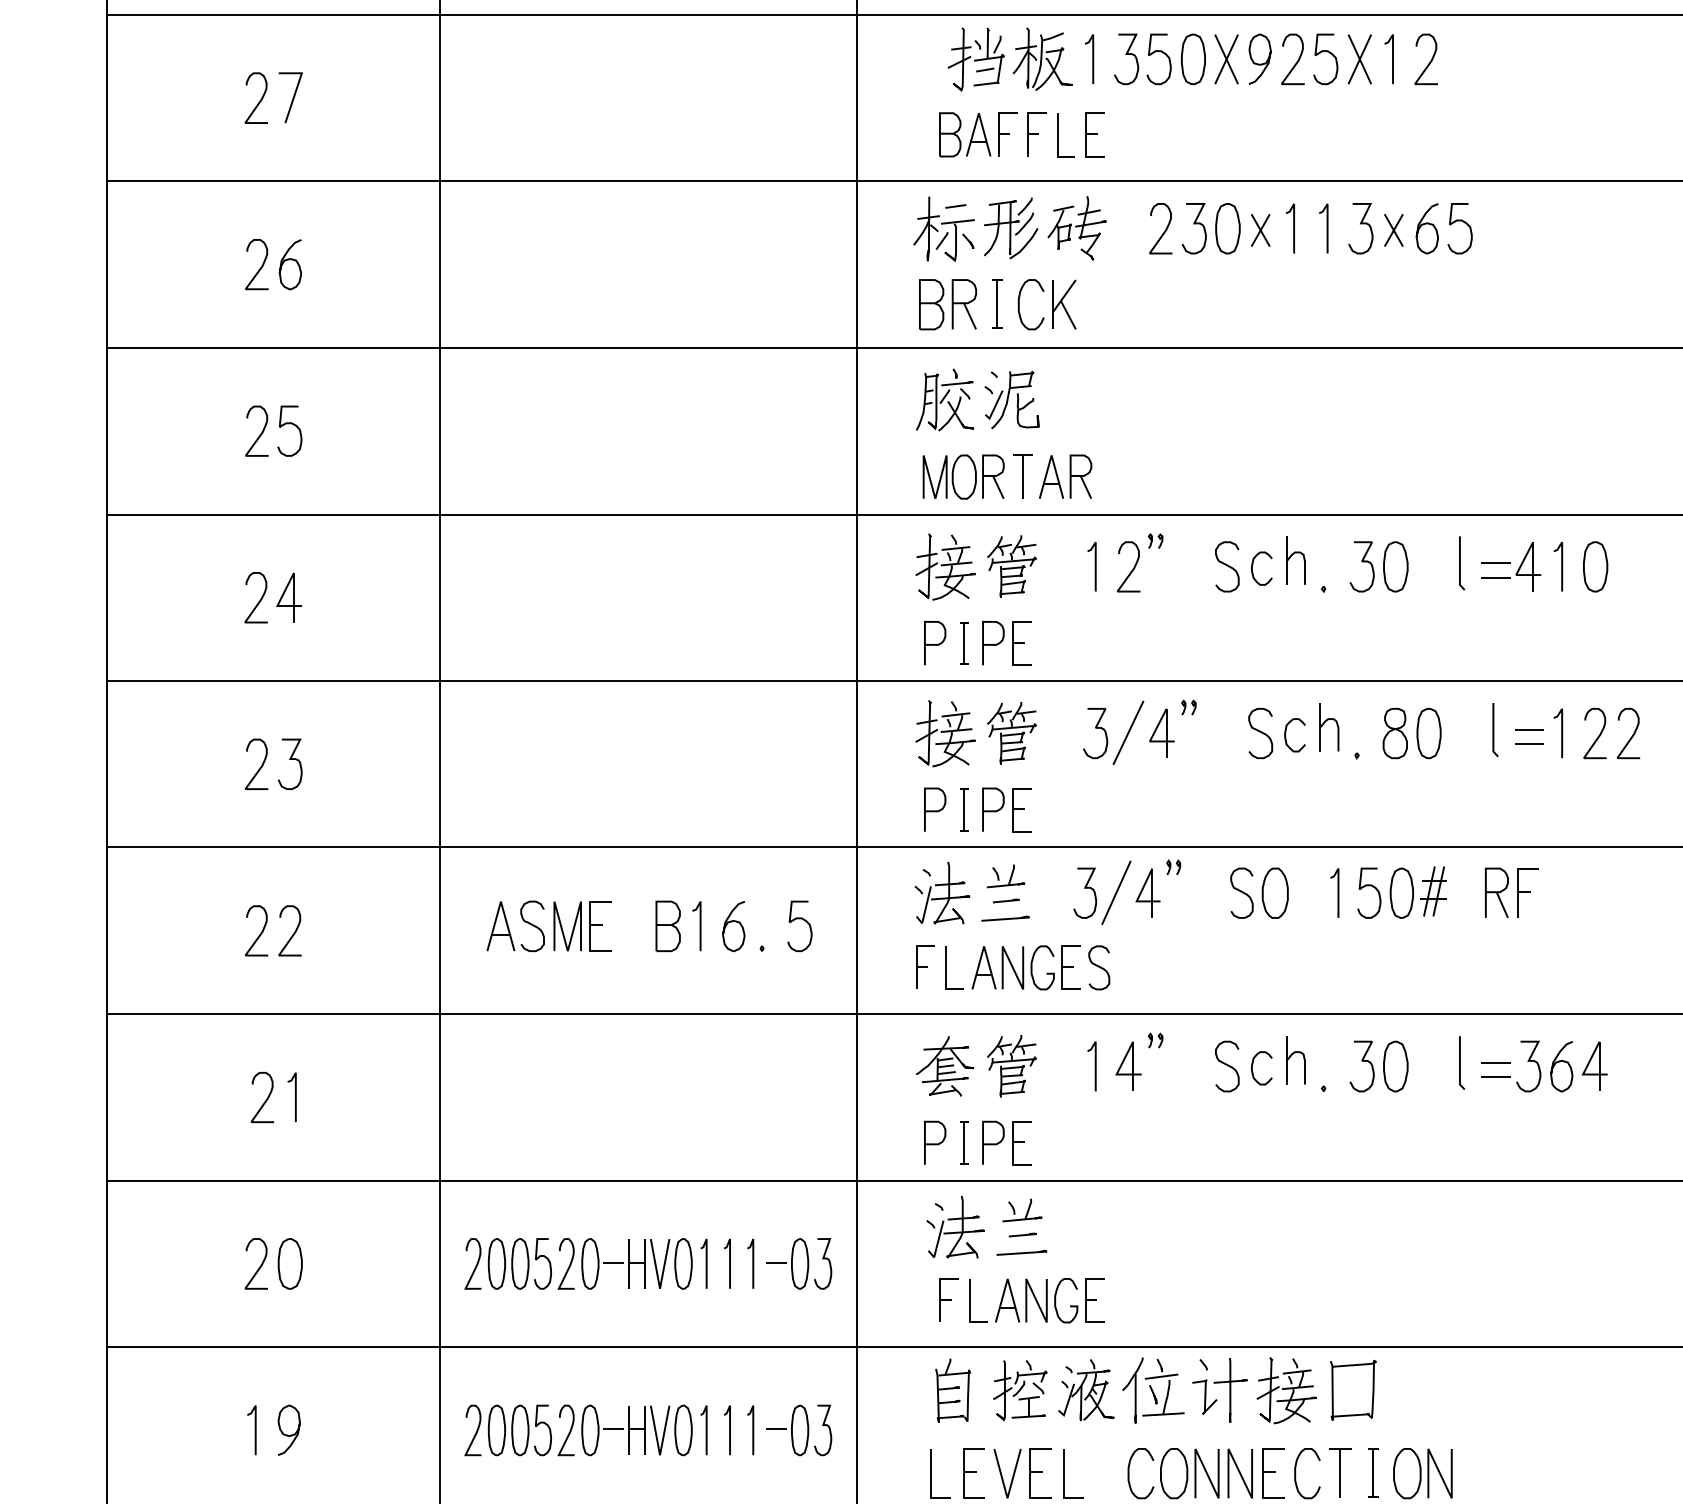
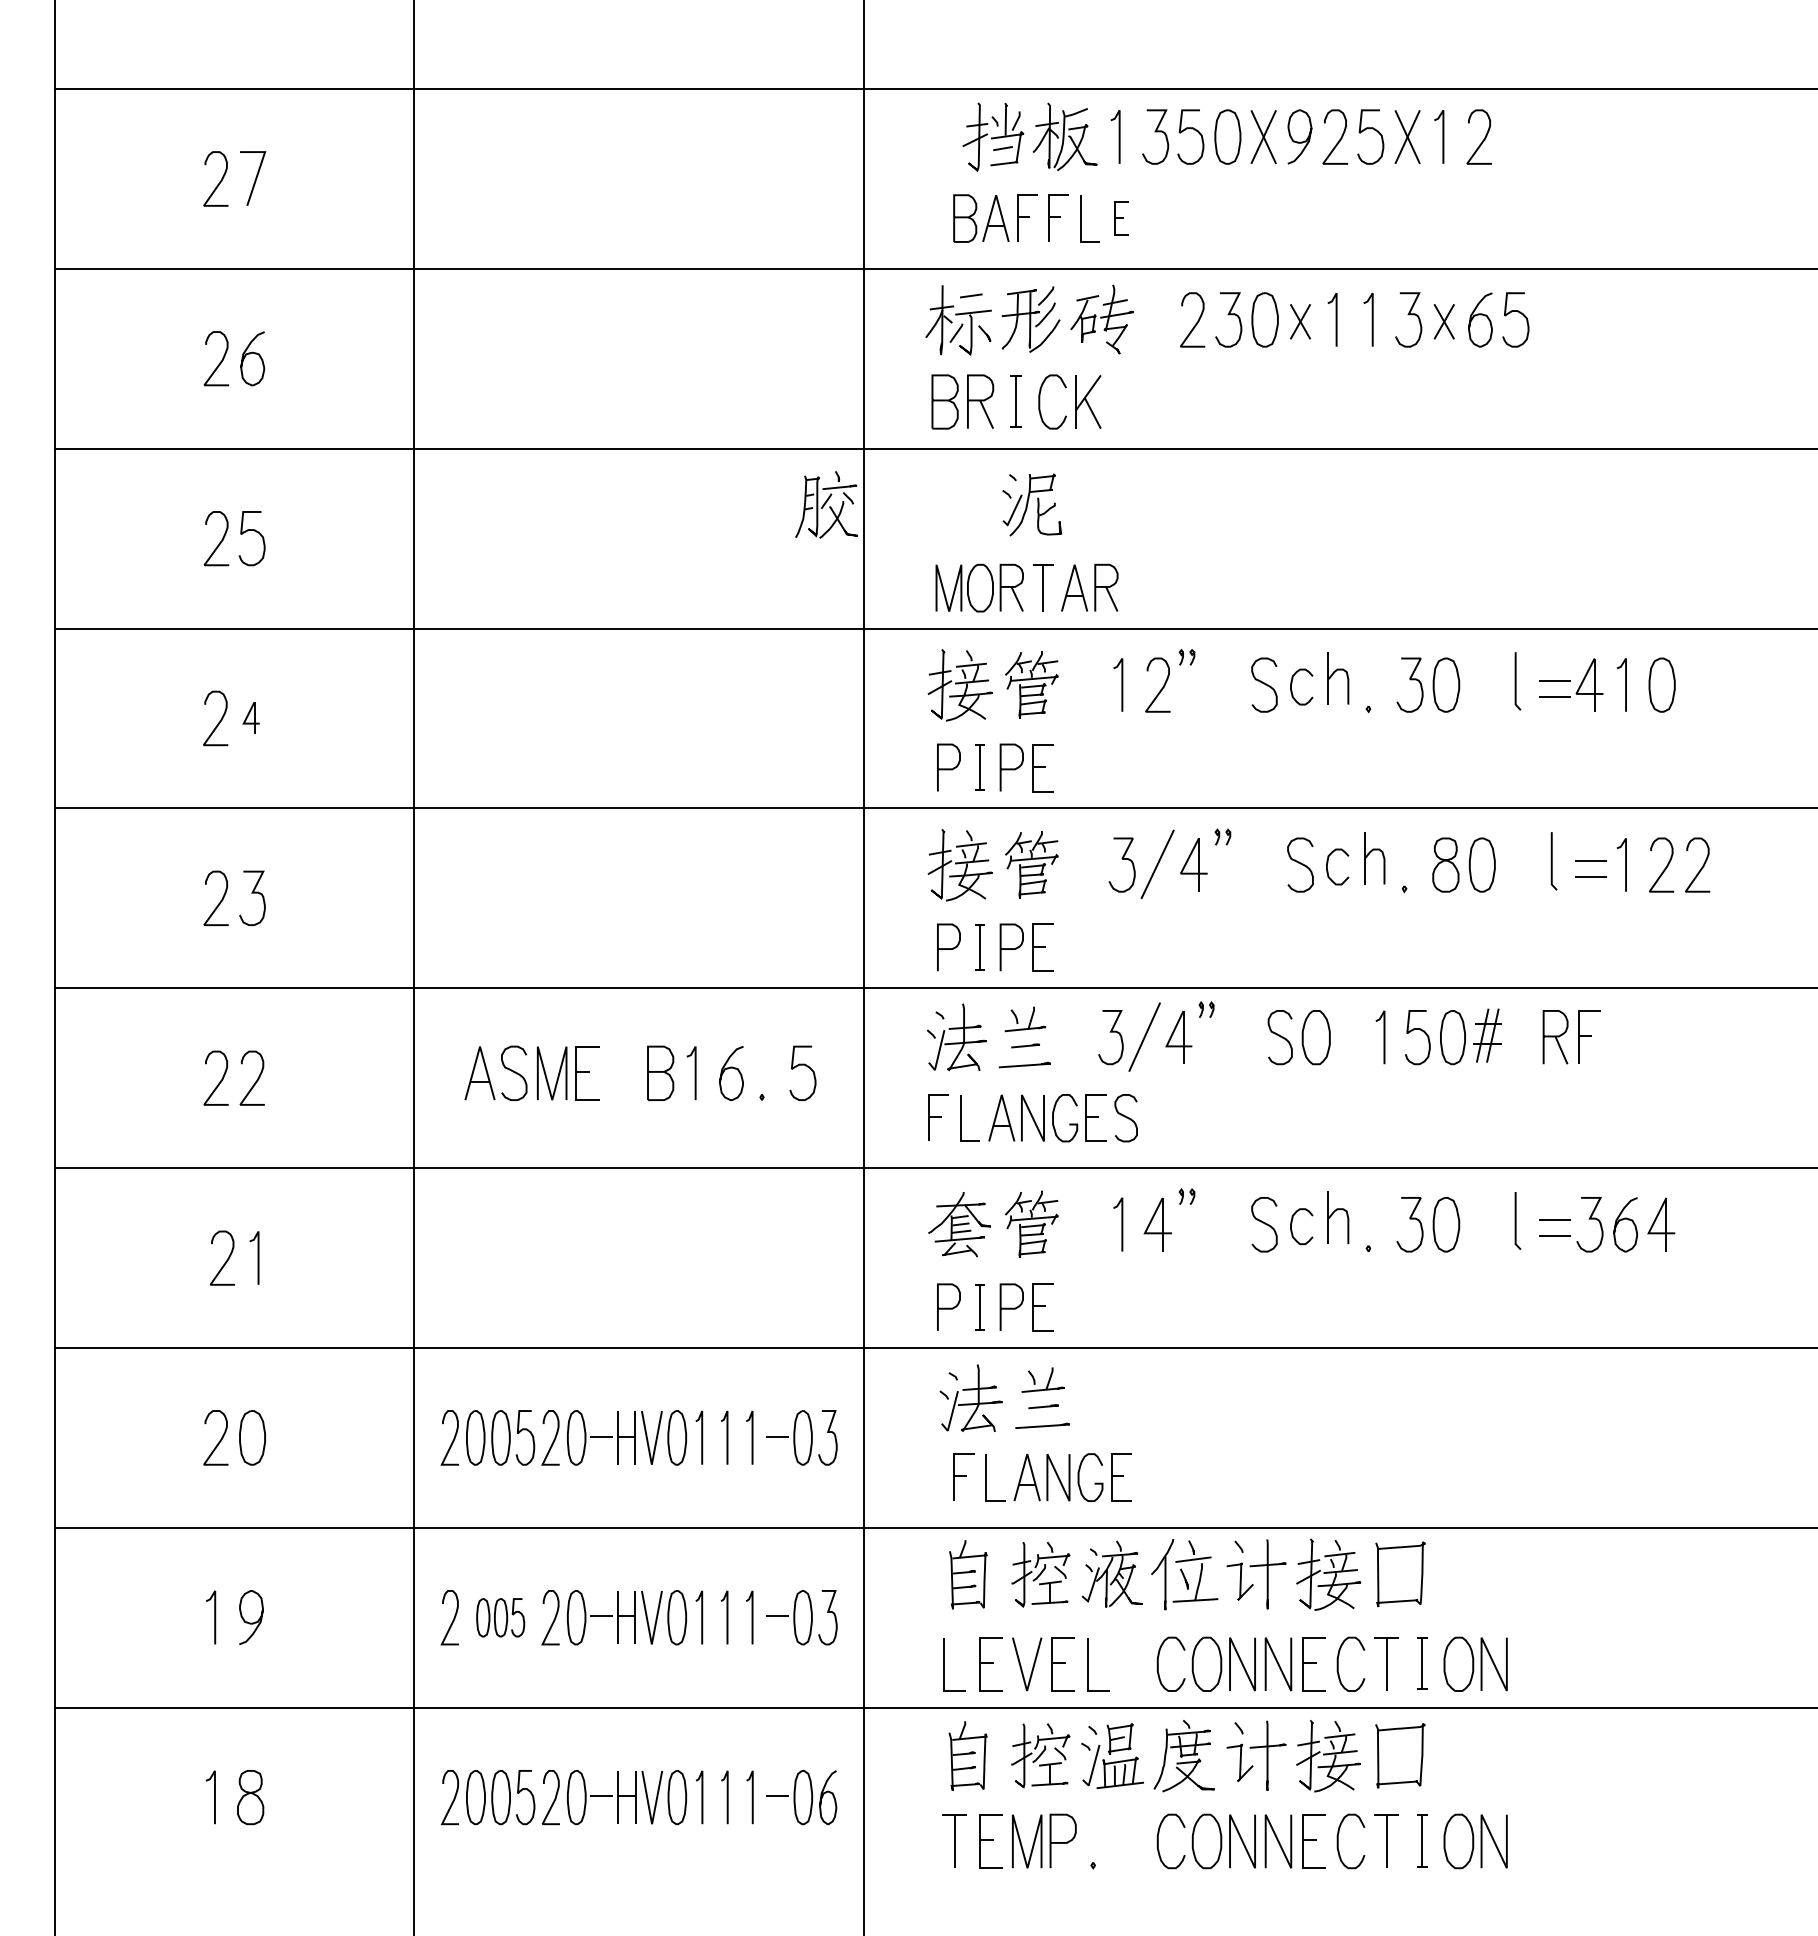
part: (1094, 134) -> (1121, 218), size x0.7
part: (944, 399) -> (826, 504), moved
part: (289, 596) -> (251, 717), size x0.6
part: (519, 1430) -> (500, 1617), size x0.7

